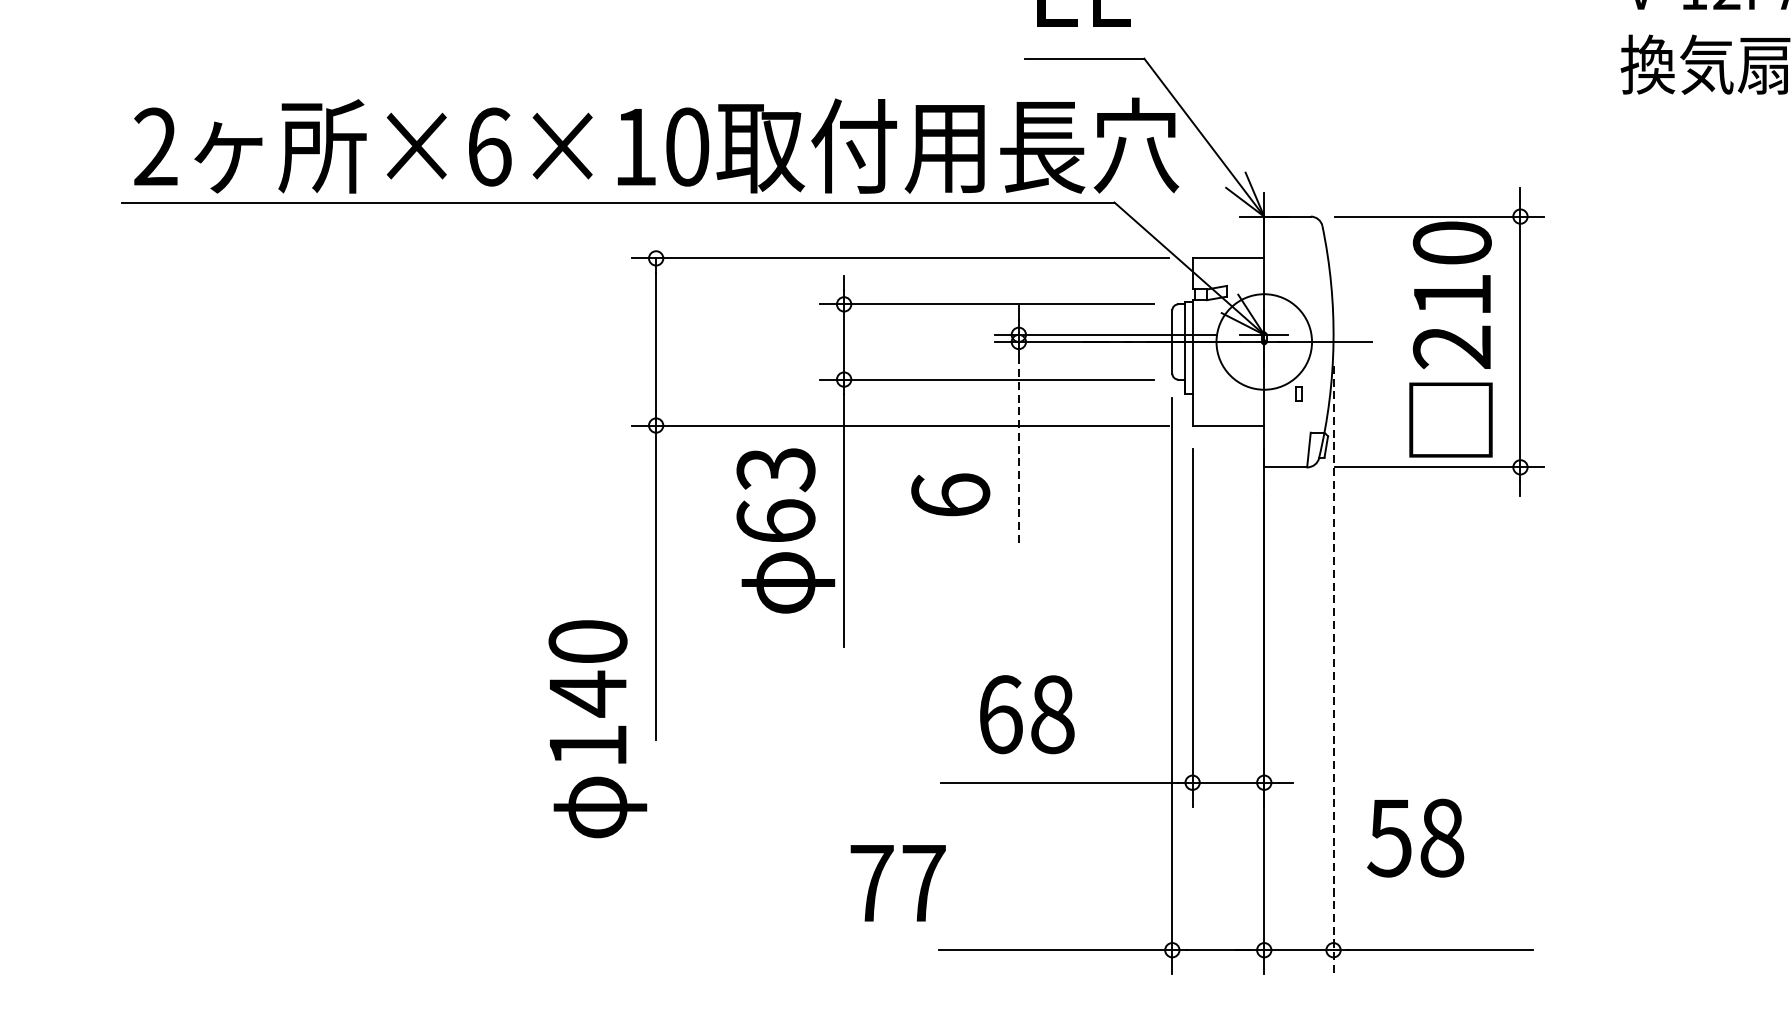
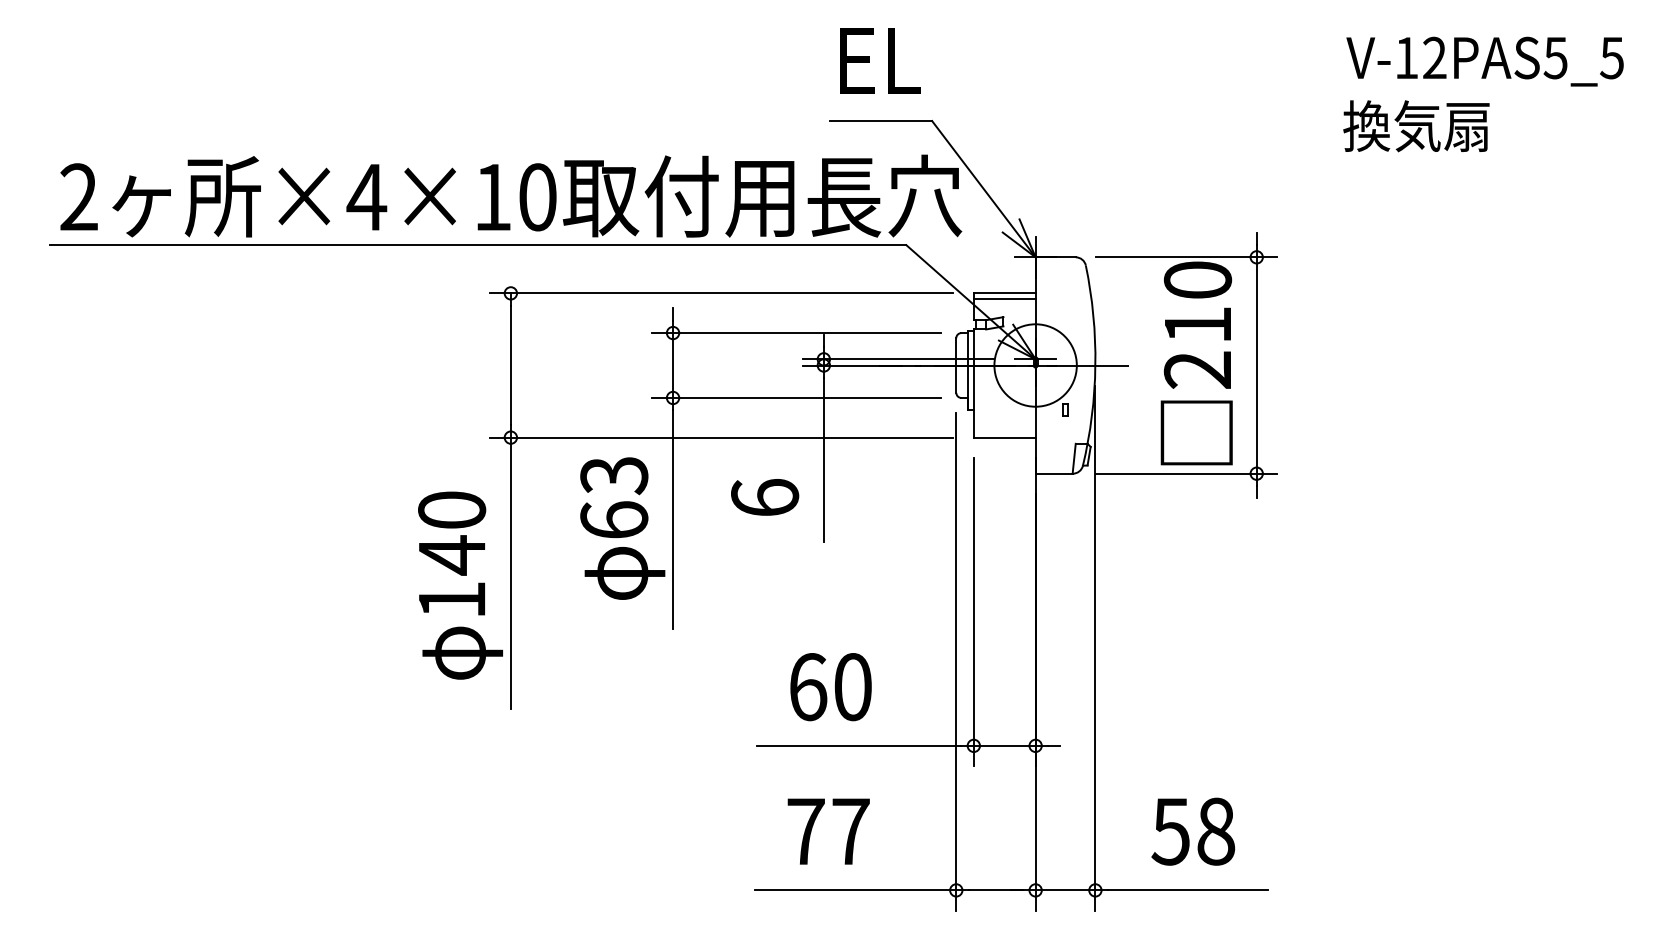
text: (488, 147) -> (366, 197), ×6×10 -> ×4×10
line: (1228, 264) -> (1004, 298), added
line: (1018, 452) -> (823, 460), dashed -> solid
line: (1333, 671) -> (1095, 649), dashed -> solid
text: (1052, 713) -> (852, 686), 68 -> 60
text: (597, 729) -> (460, 585), moved
text: (1415, 837) -> (1193, 831), moved
text: (897, 883) -> (828, 831), moved

